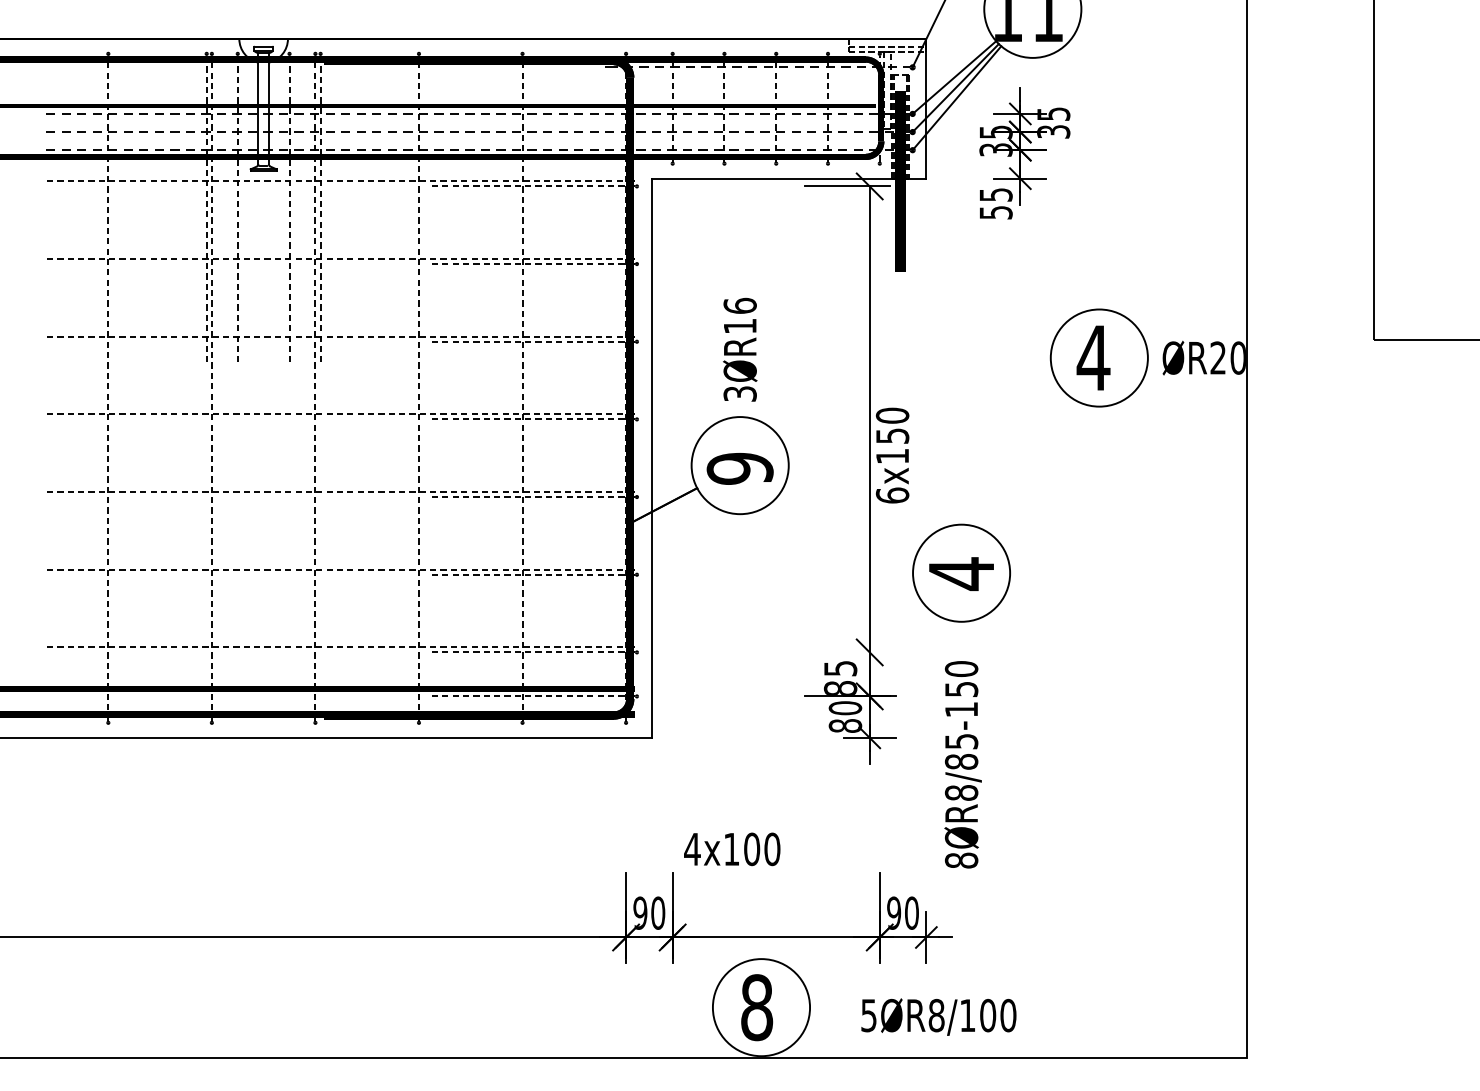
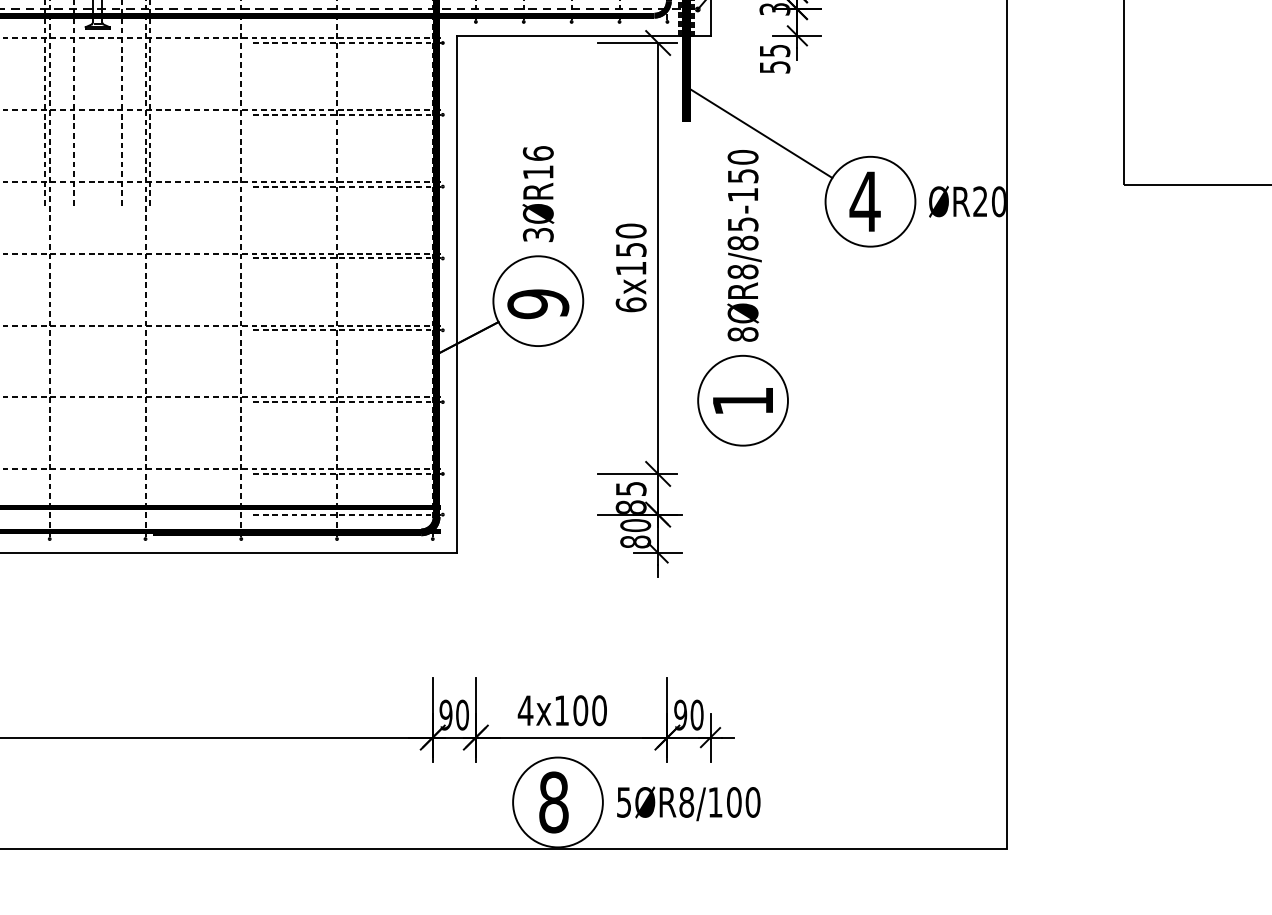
line: (979, 282) -> (759, 131), added
text: (892, 455) -> (631, 267), moved
text: (961, 574) -> (742, 401), 4 -> 1
line: (847, 652) -> (637, 474), added
text: (962, 764) -> (743, 245), moved
text: (732, 849) -> (562, 710), moved
text: (938, 1016) -> (688, 803), moved

